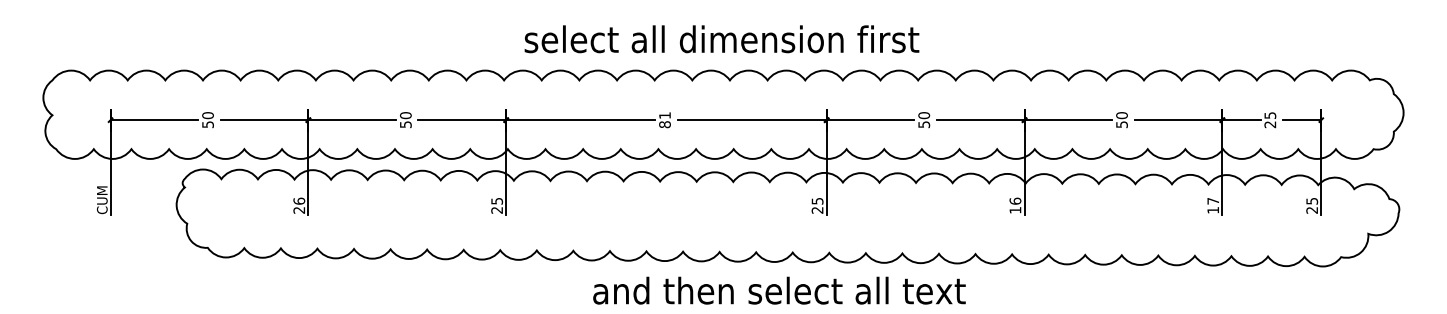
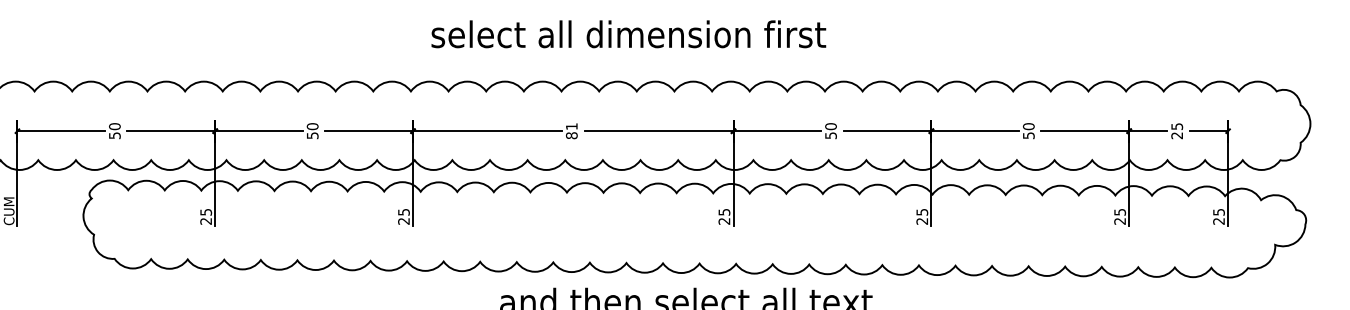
text: (721, 39) -> (628, 34), moved
text: (299, 200) -> (206, 211), 26 -> 25
text: (1015, 205) -> (922, 216), 16 -> 25
text: (1213, 205) -> (1120, 216), 17 -> 25

